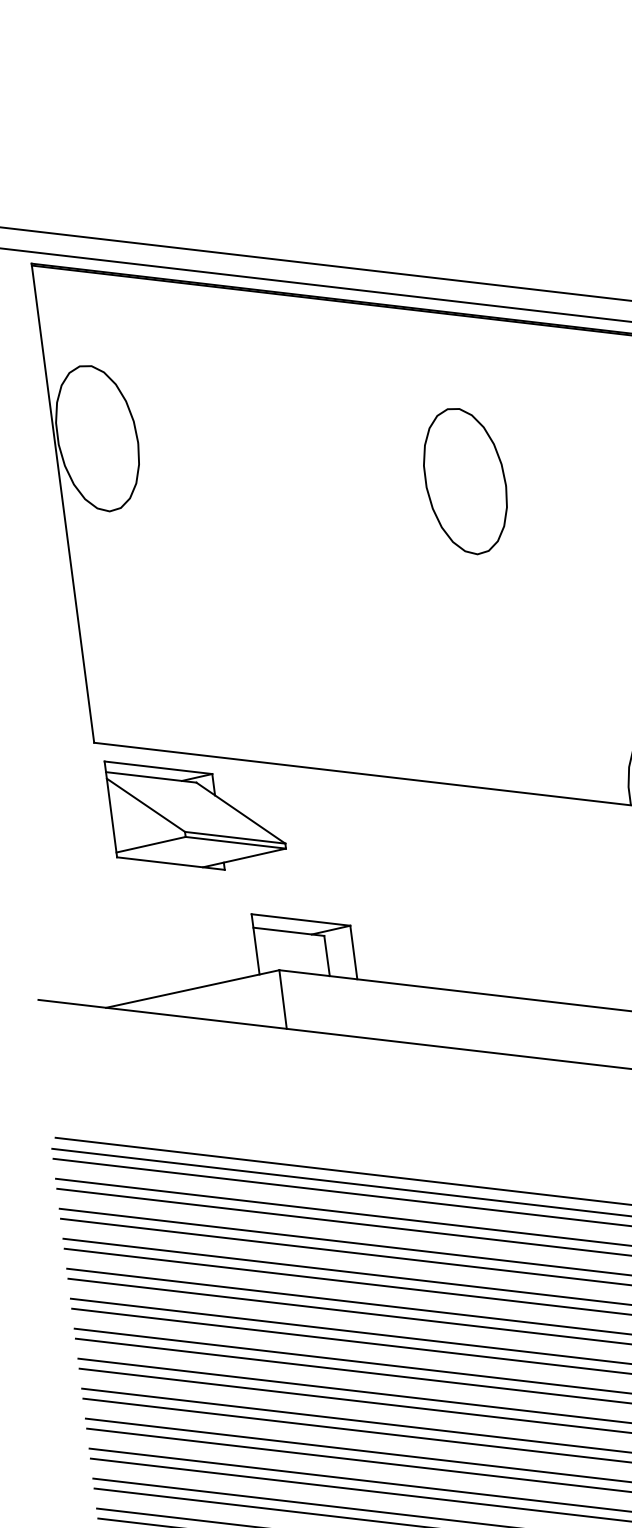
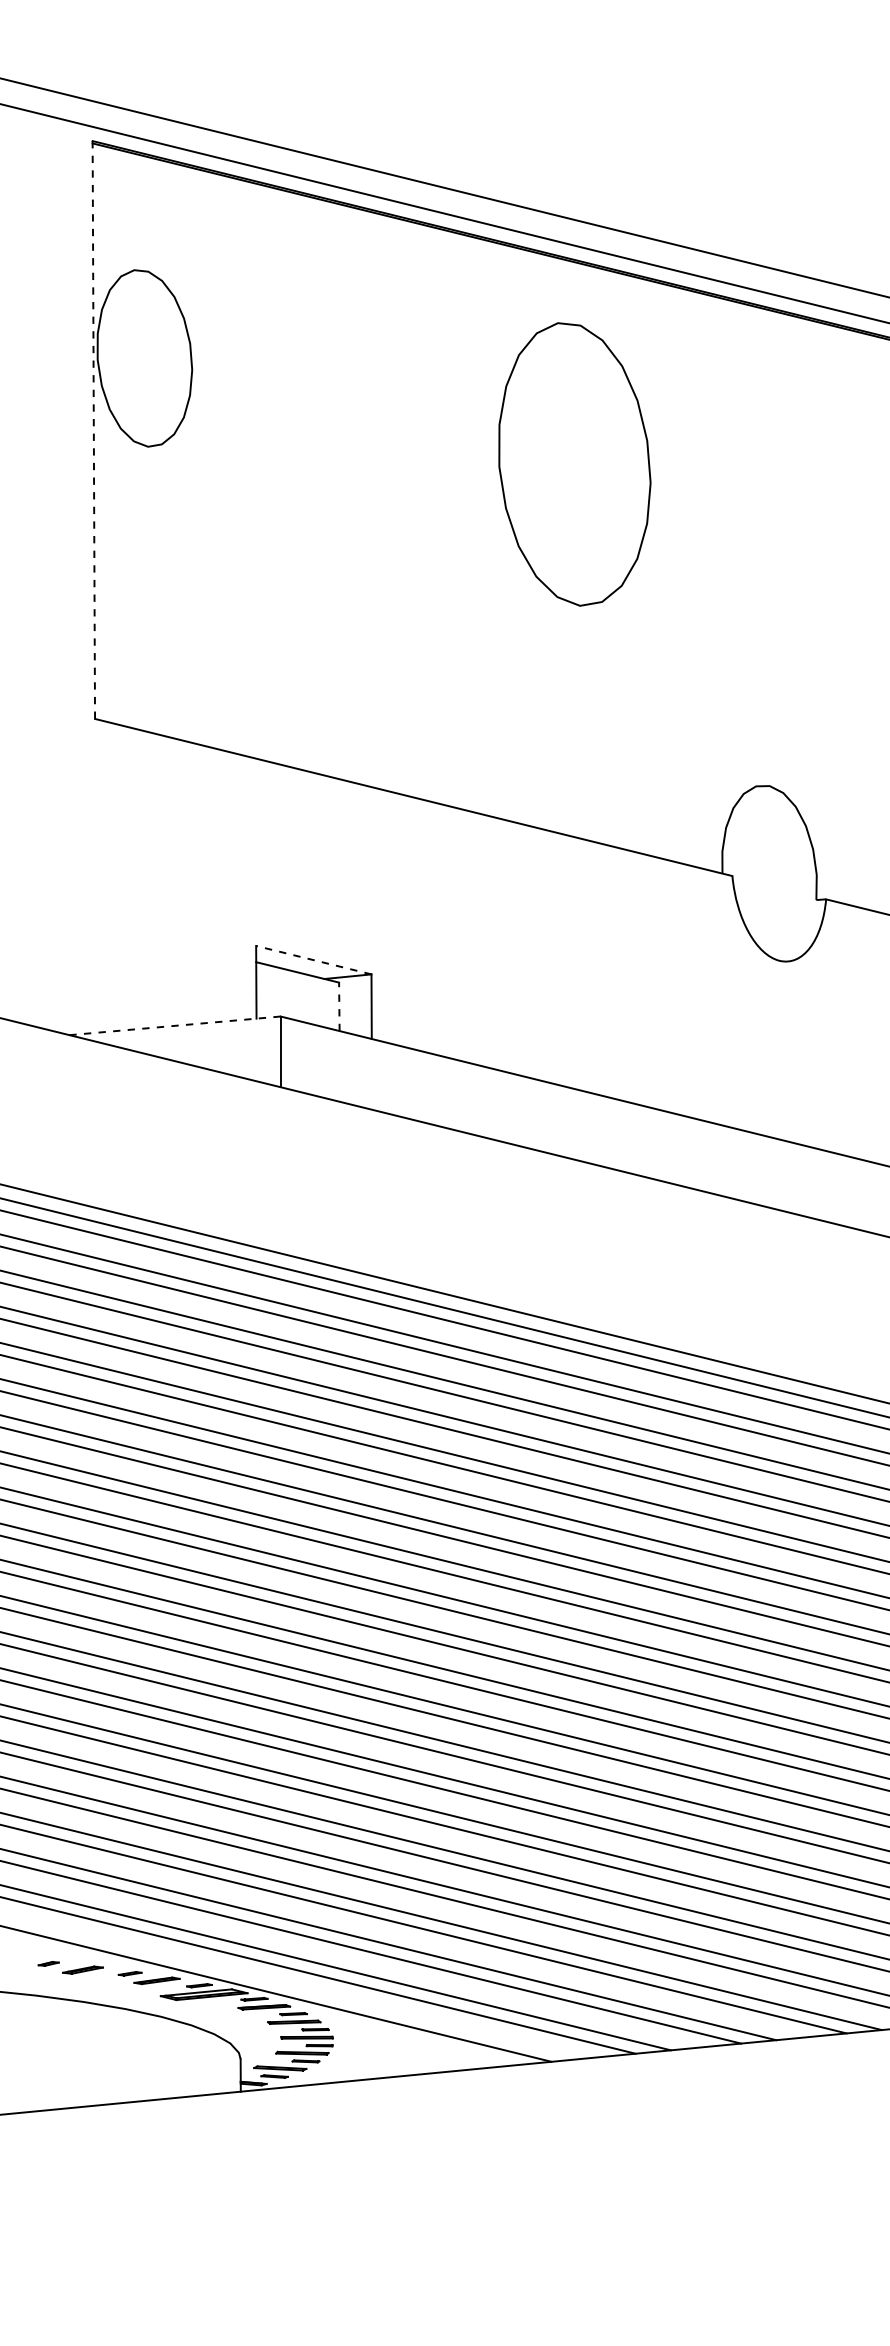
part: (465, 481) -> (574, 464), size x1.6
line: (62, 503) -> (93, 430), solid -> dashed
part: (195, 811) -> (205, 815), removed
line: (300, 920) -> (313, 960), solid -> dashed
line: (327, 955) -> (339, 1006), solid -> dashed
line: (192, 988) -> (174, 1025), solid -> dashed

